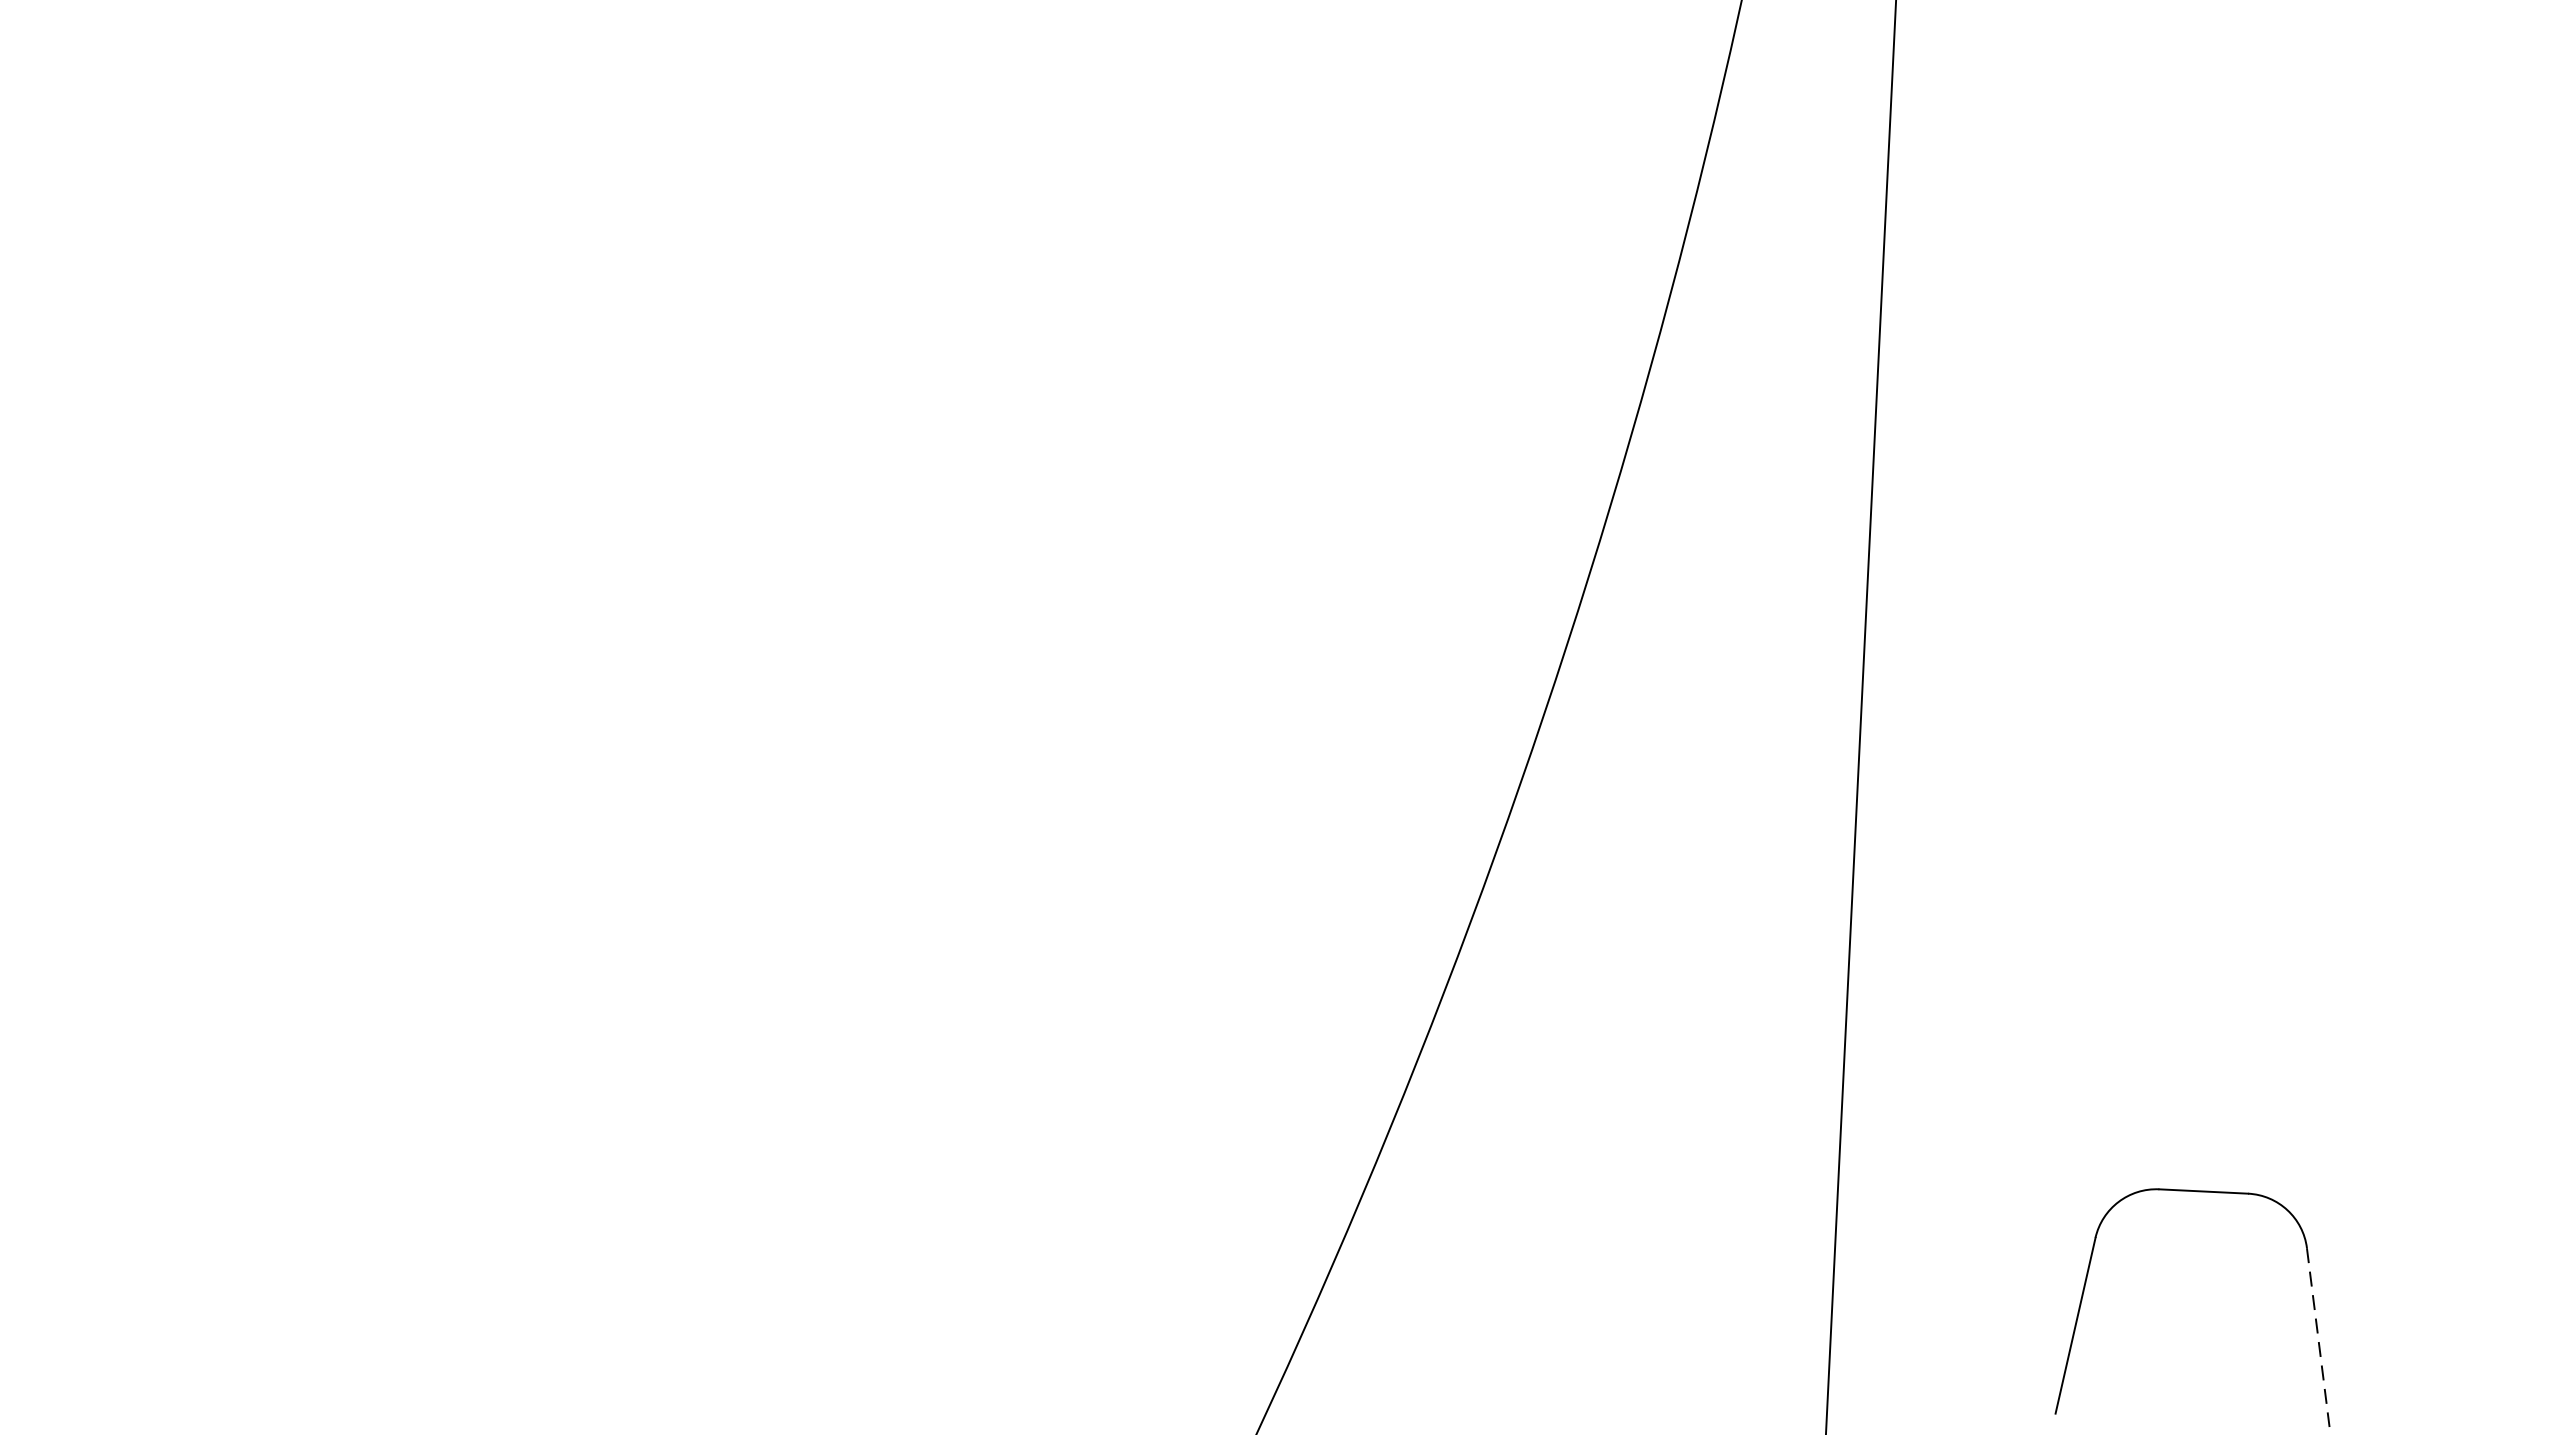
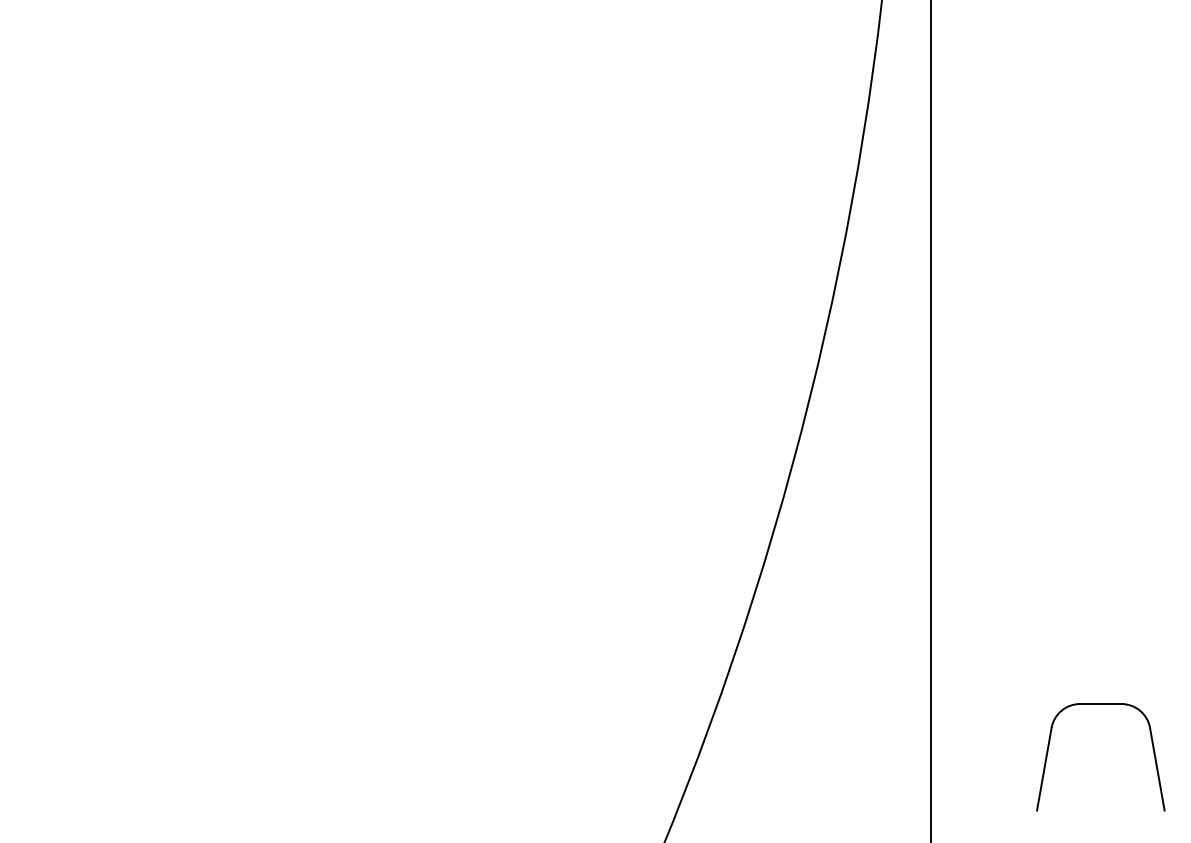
line: (2318, 1338) -> (1157, 769), dashed -> solid

